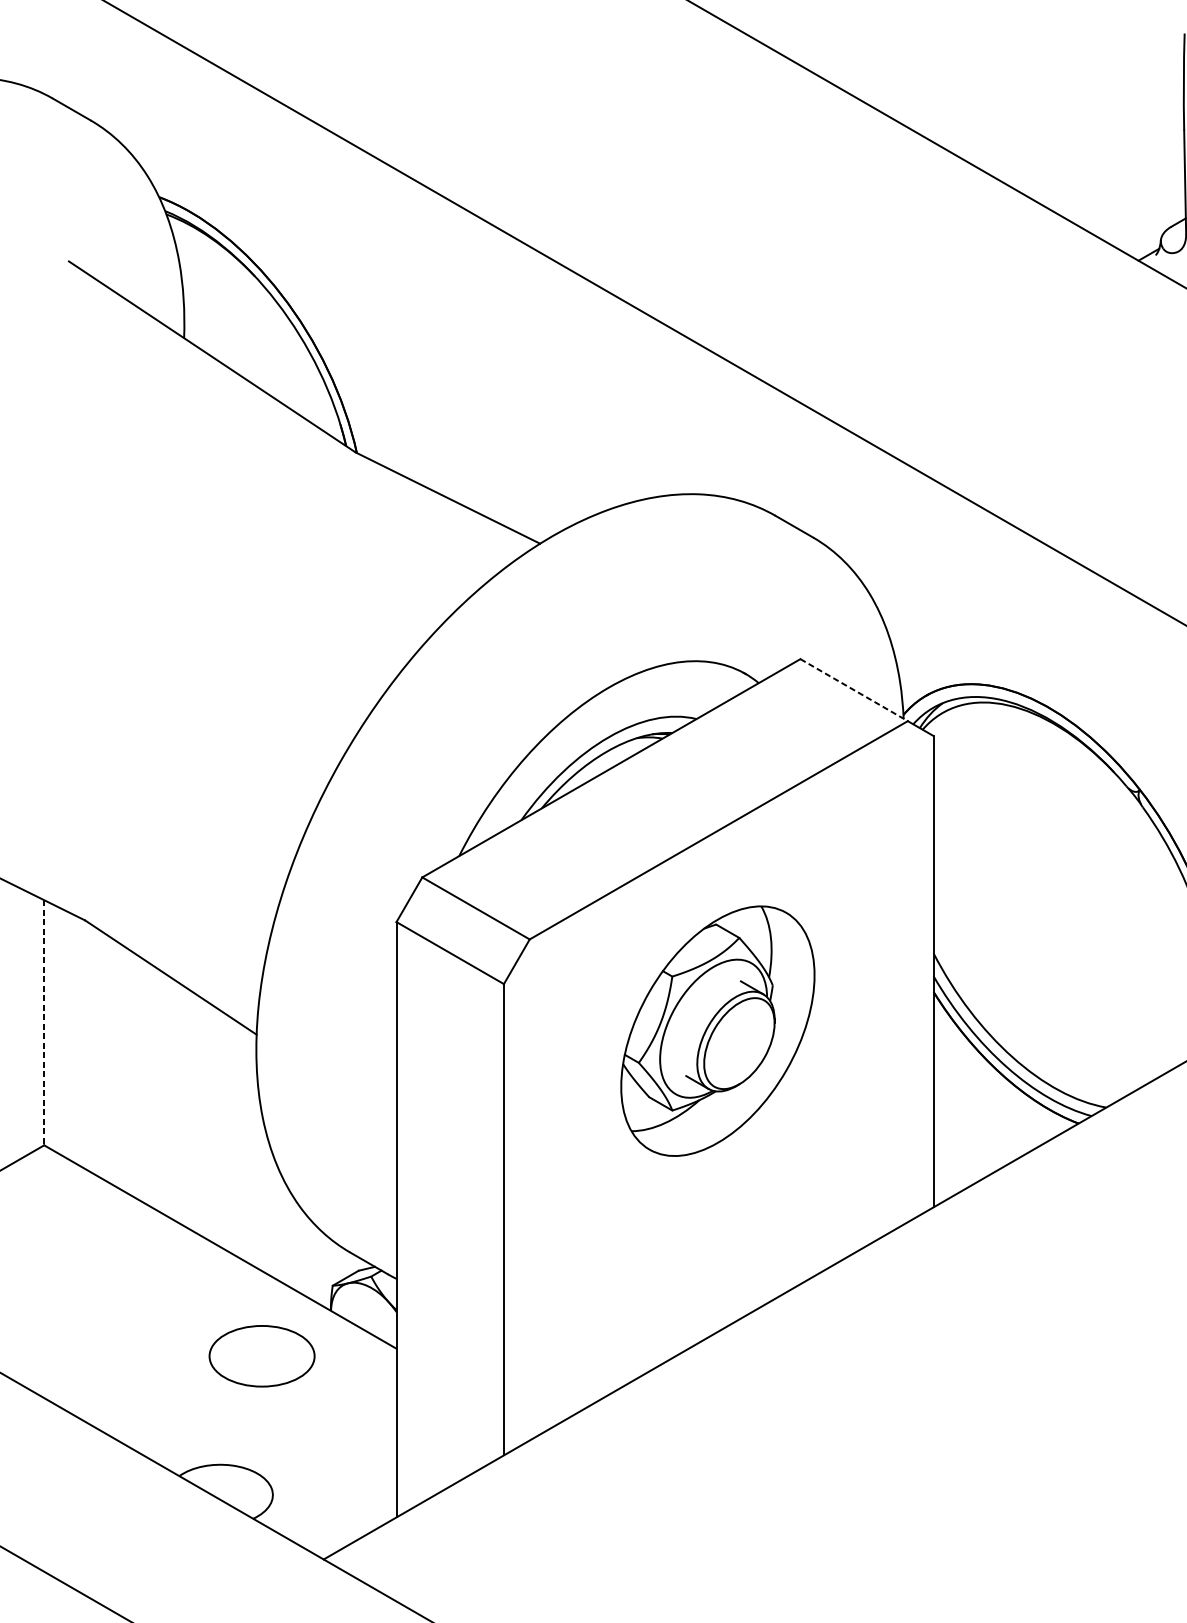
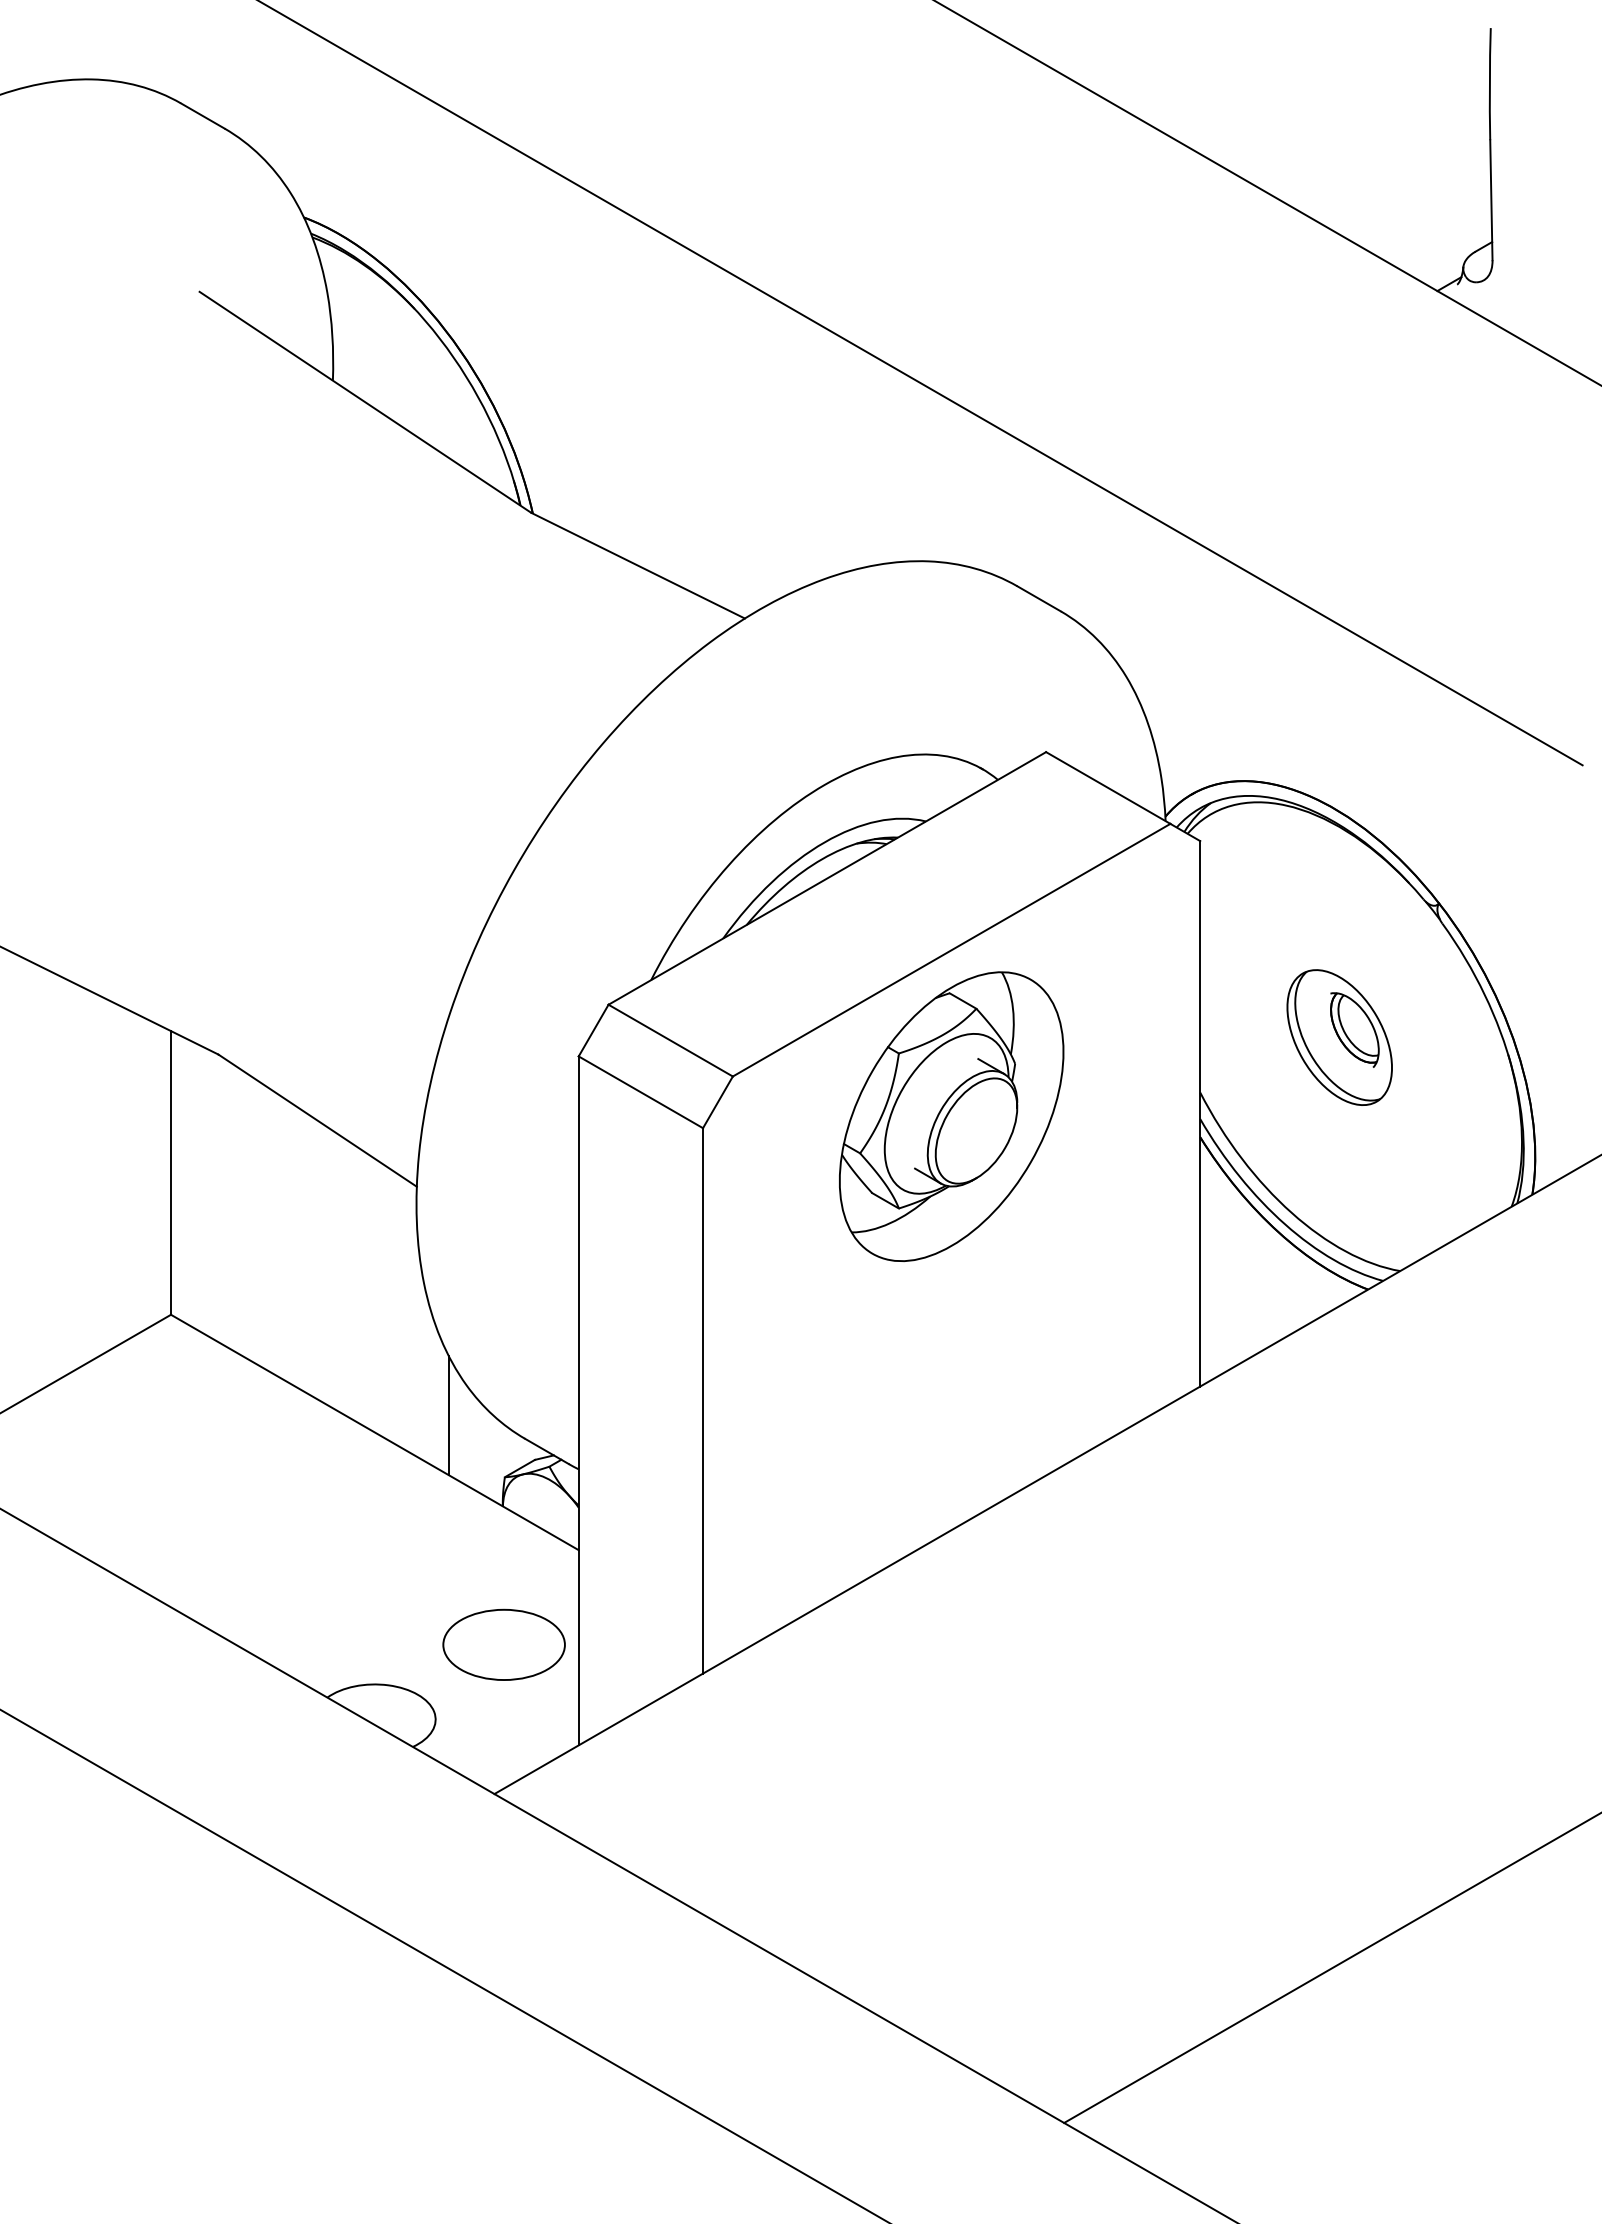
line: (854, 690) -> (1108, 788), dashed -> solid
part: (1053, 905) -> (1339, 1037), added
line: (44, 1022) -> (171, 1172), dashed -> solid
part: (717, 1031) -> (951, 1116), moved
line: (284, 1232) -> (448, 1415), added
part: (261, 1355) -> (503, 1644), moved

